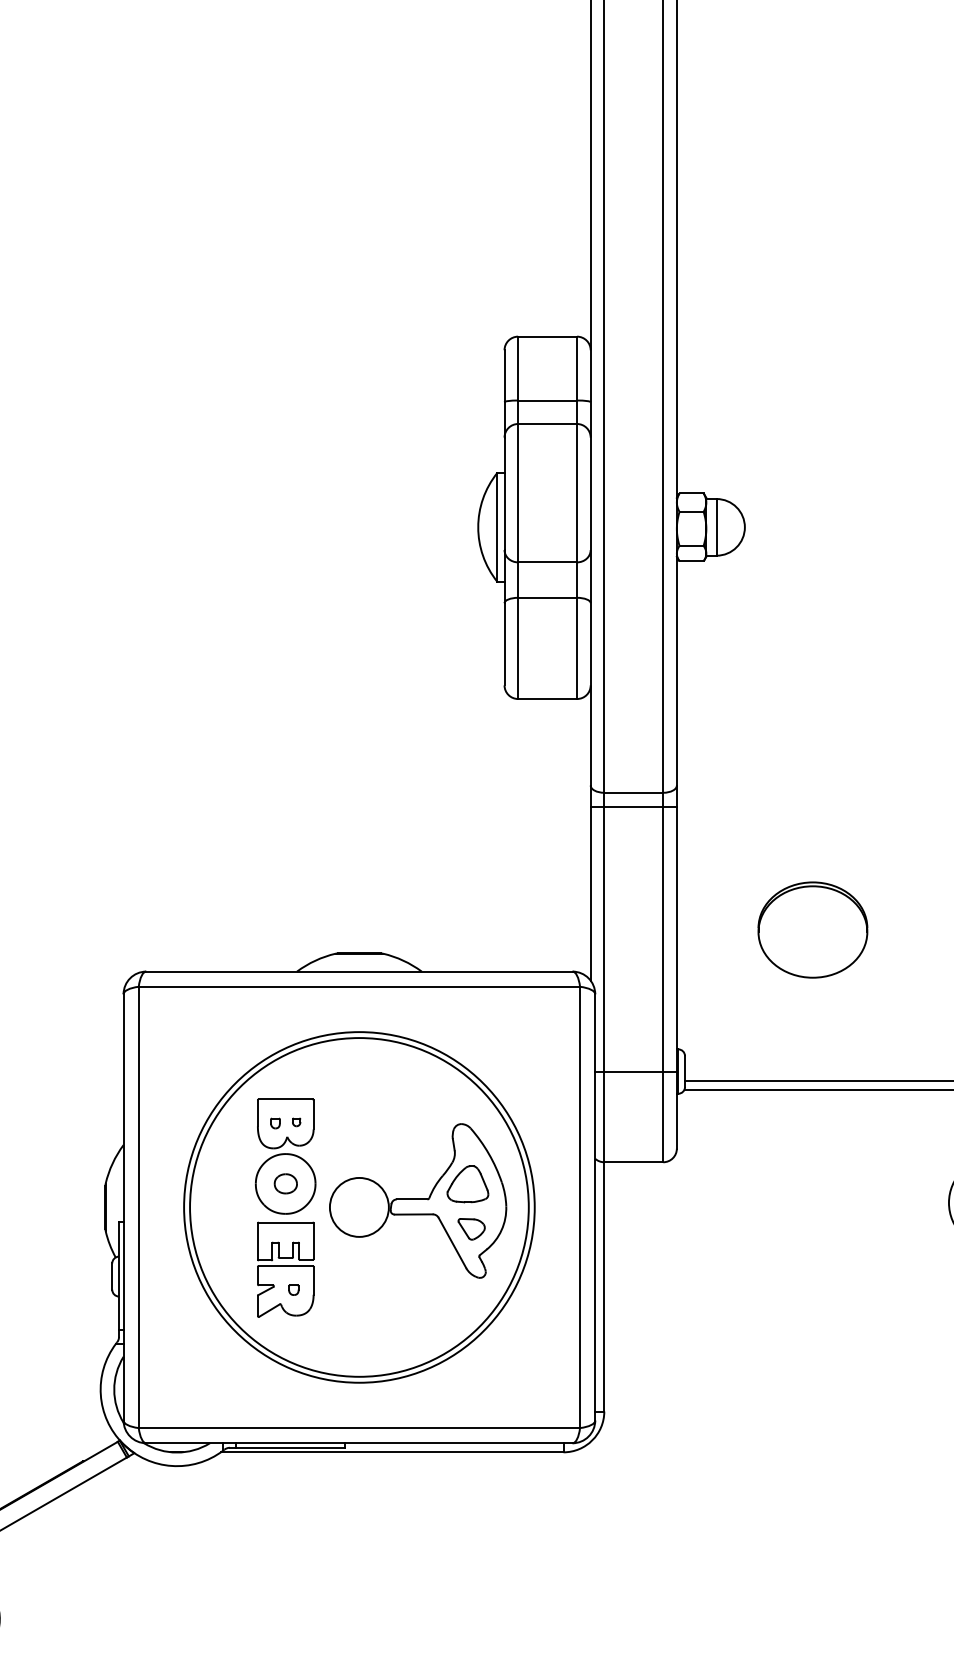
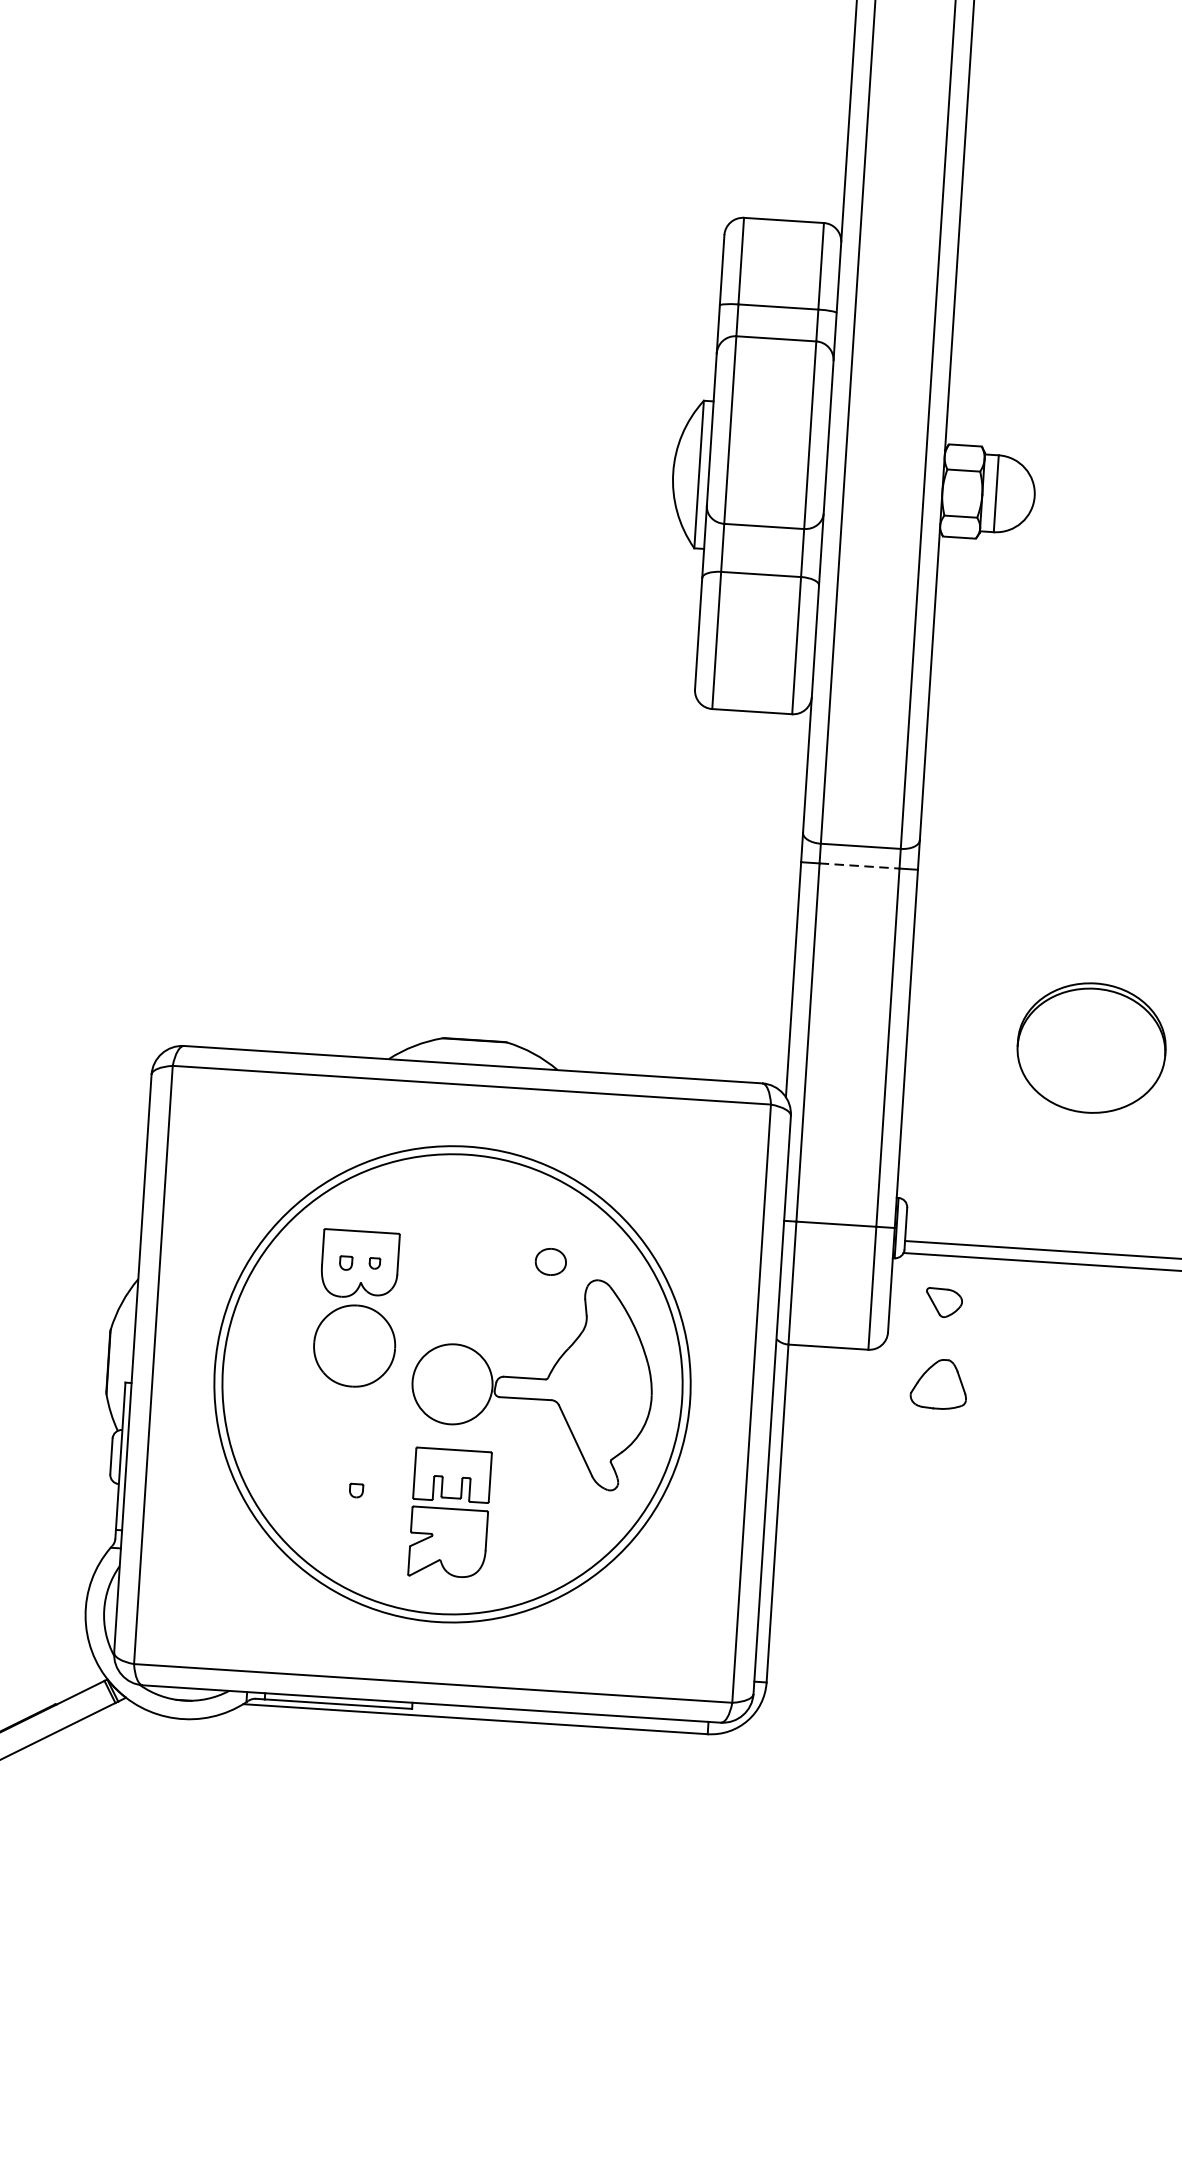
line: (634, 807) -> (860, 866), solid -> dashed
part: (285, 1183) -> (550, 1261), moved
part: (467, 1184) -> (938, 1384), moved
part: (471, 1229) -> (943, 1303), moved
part: (285, 1269) -> (449, 1513), moved

